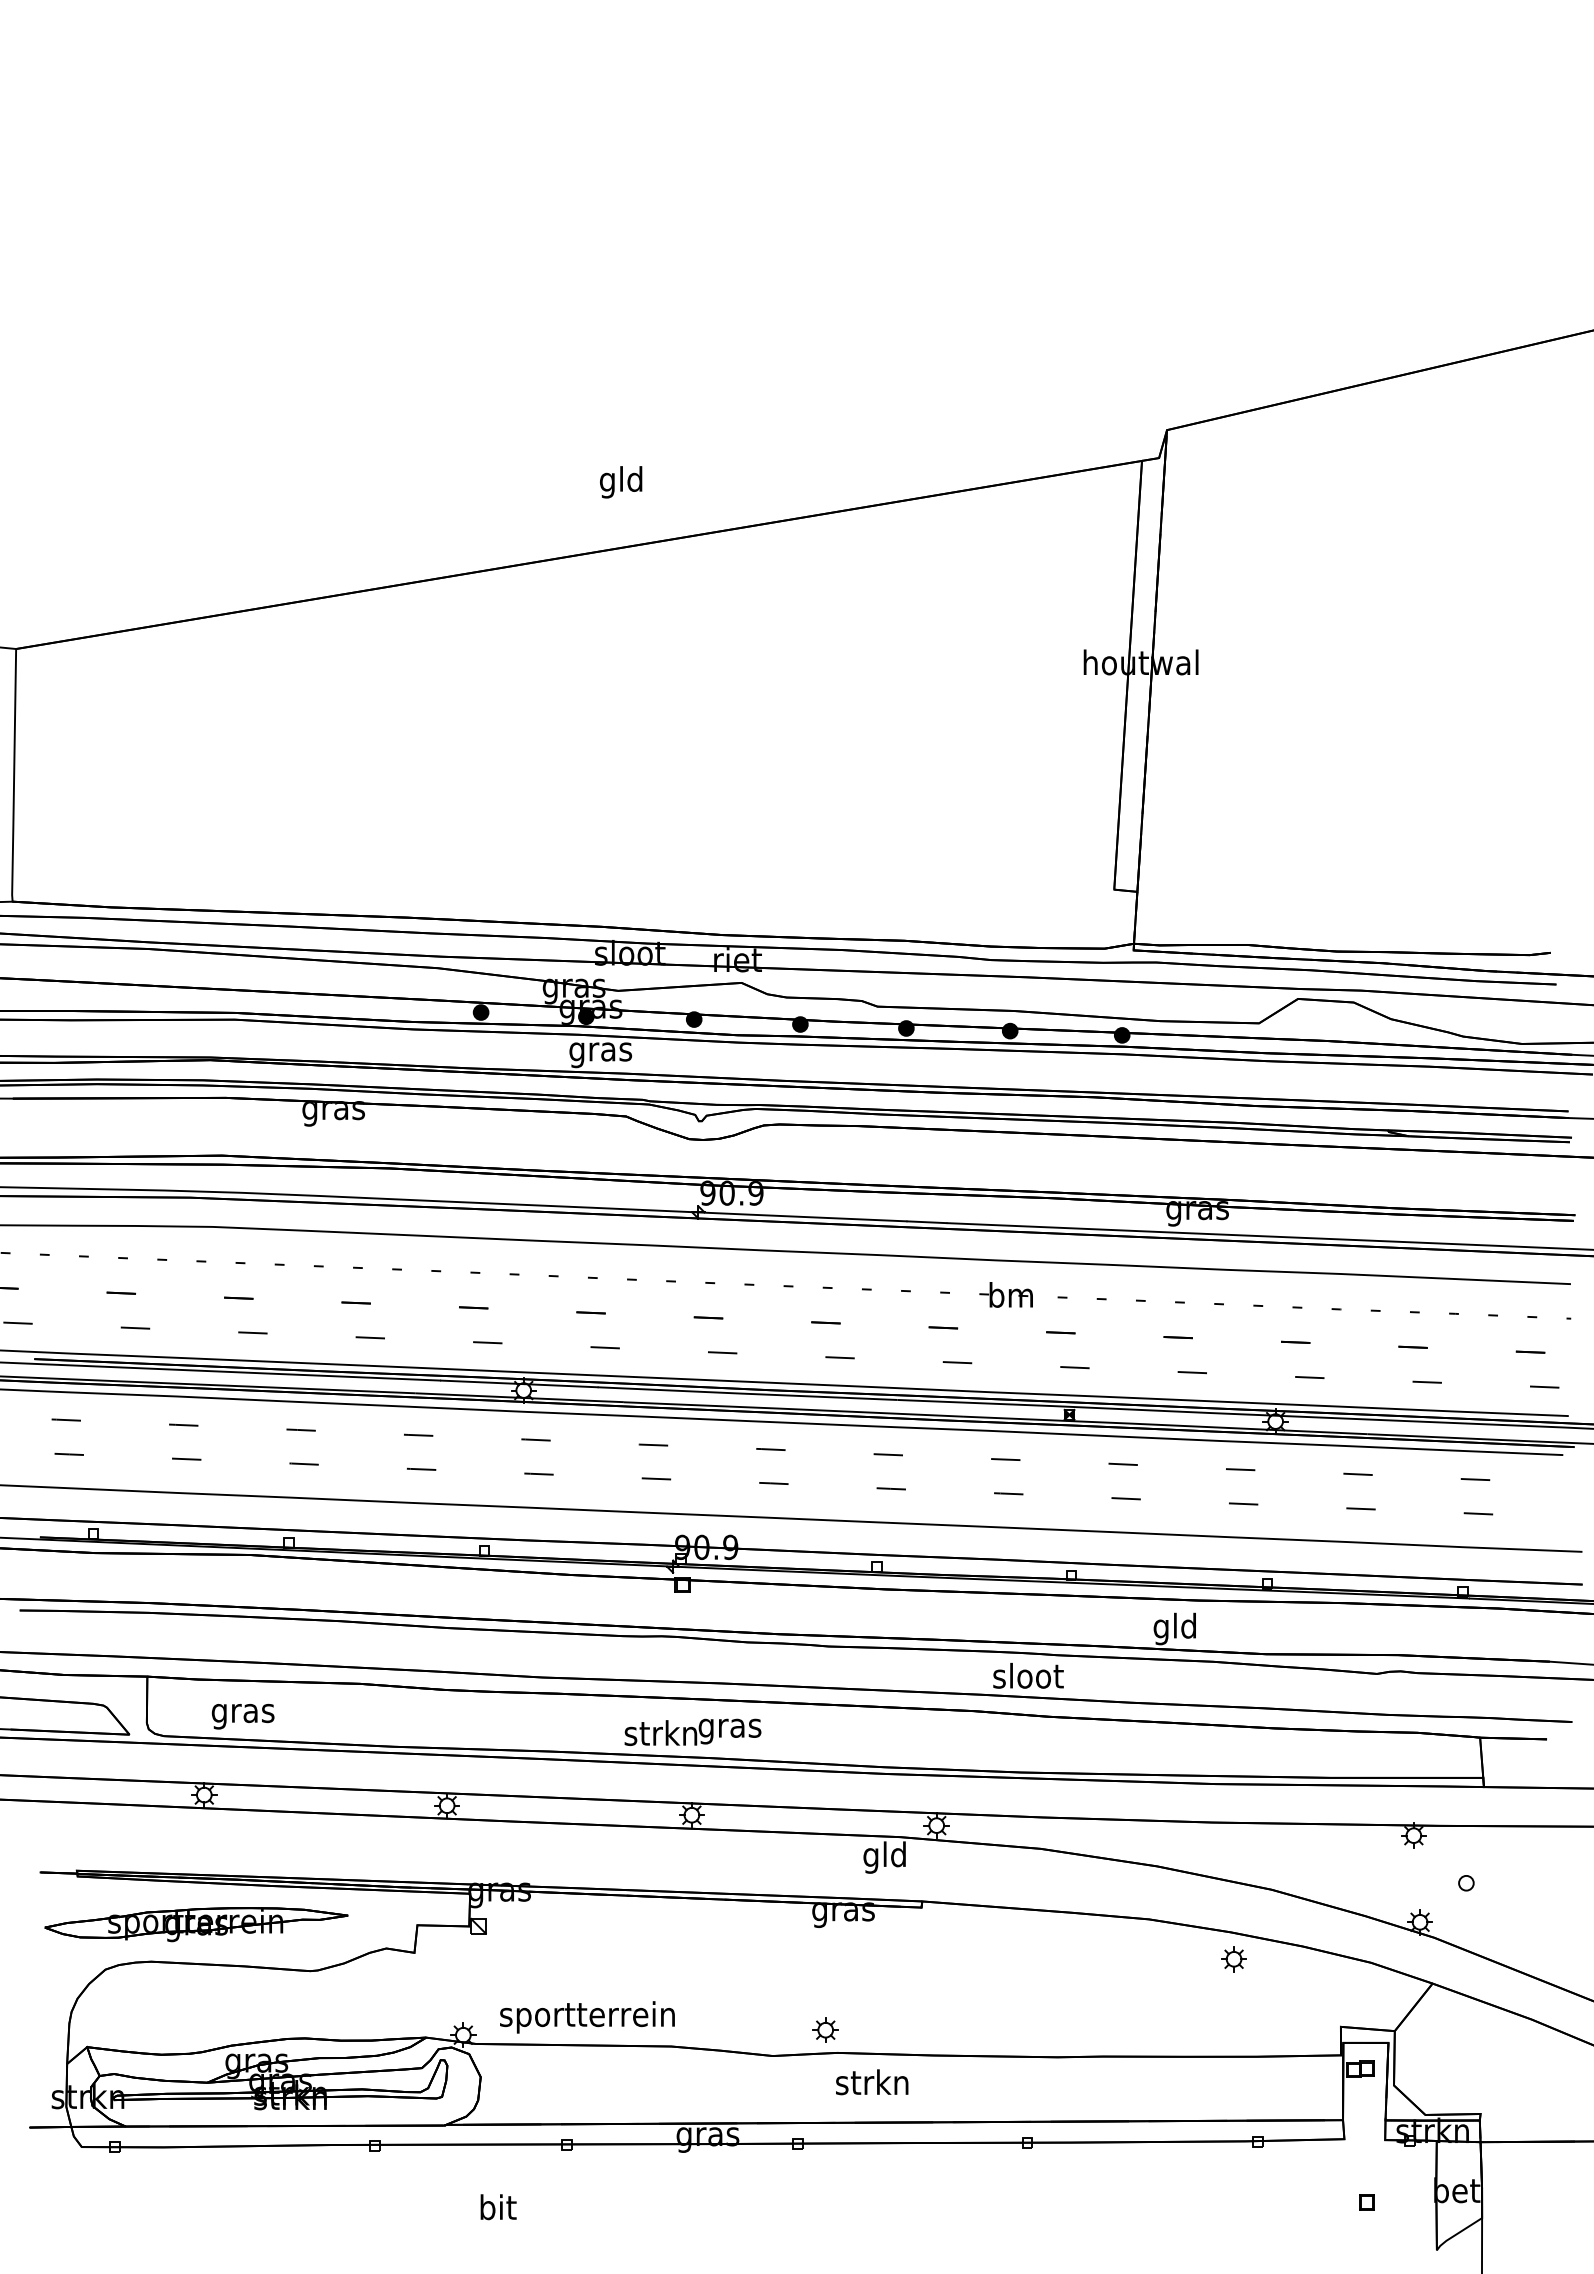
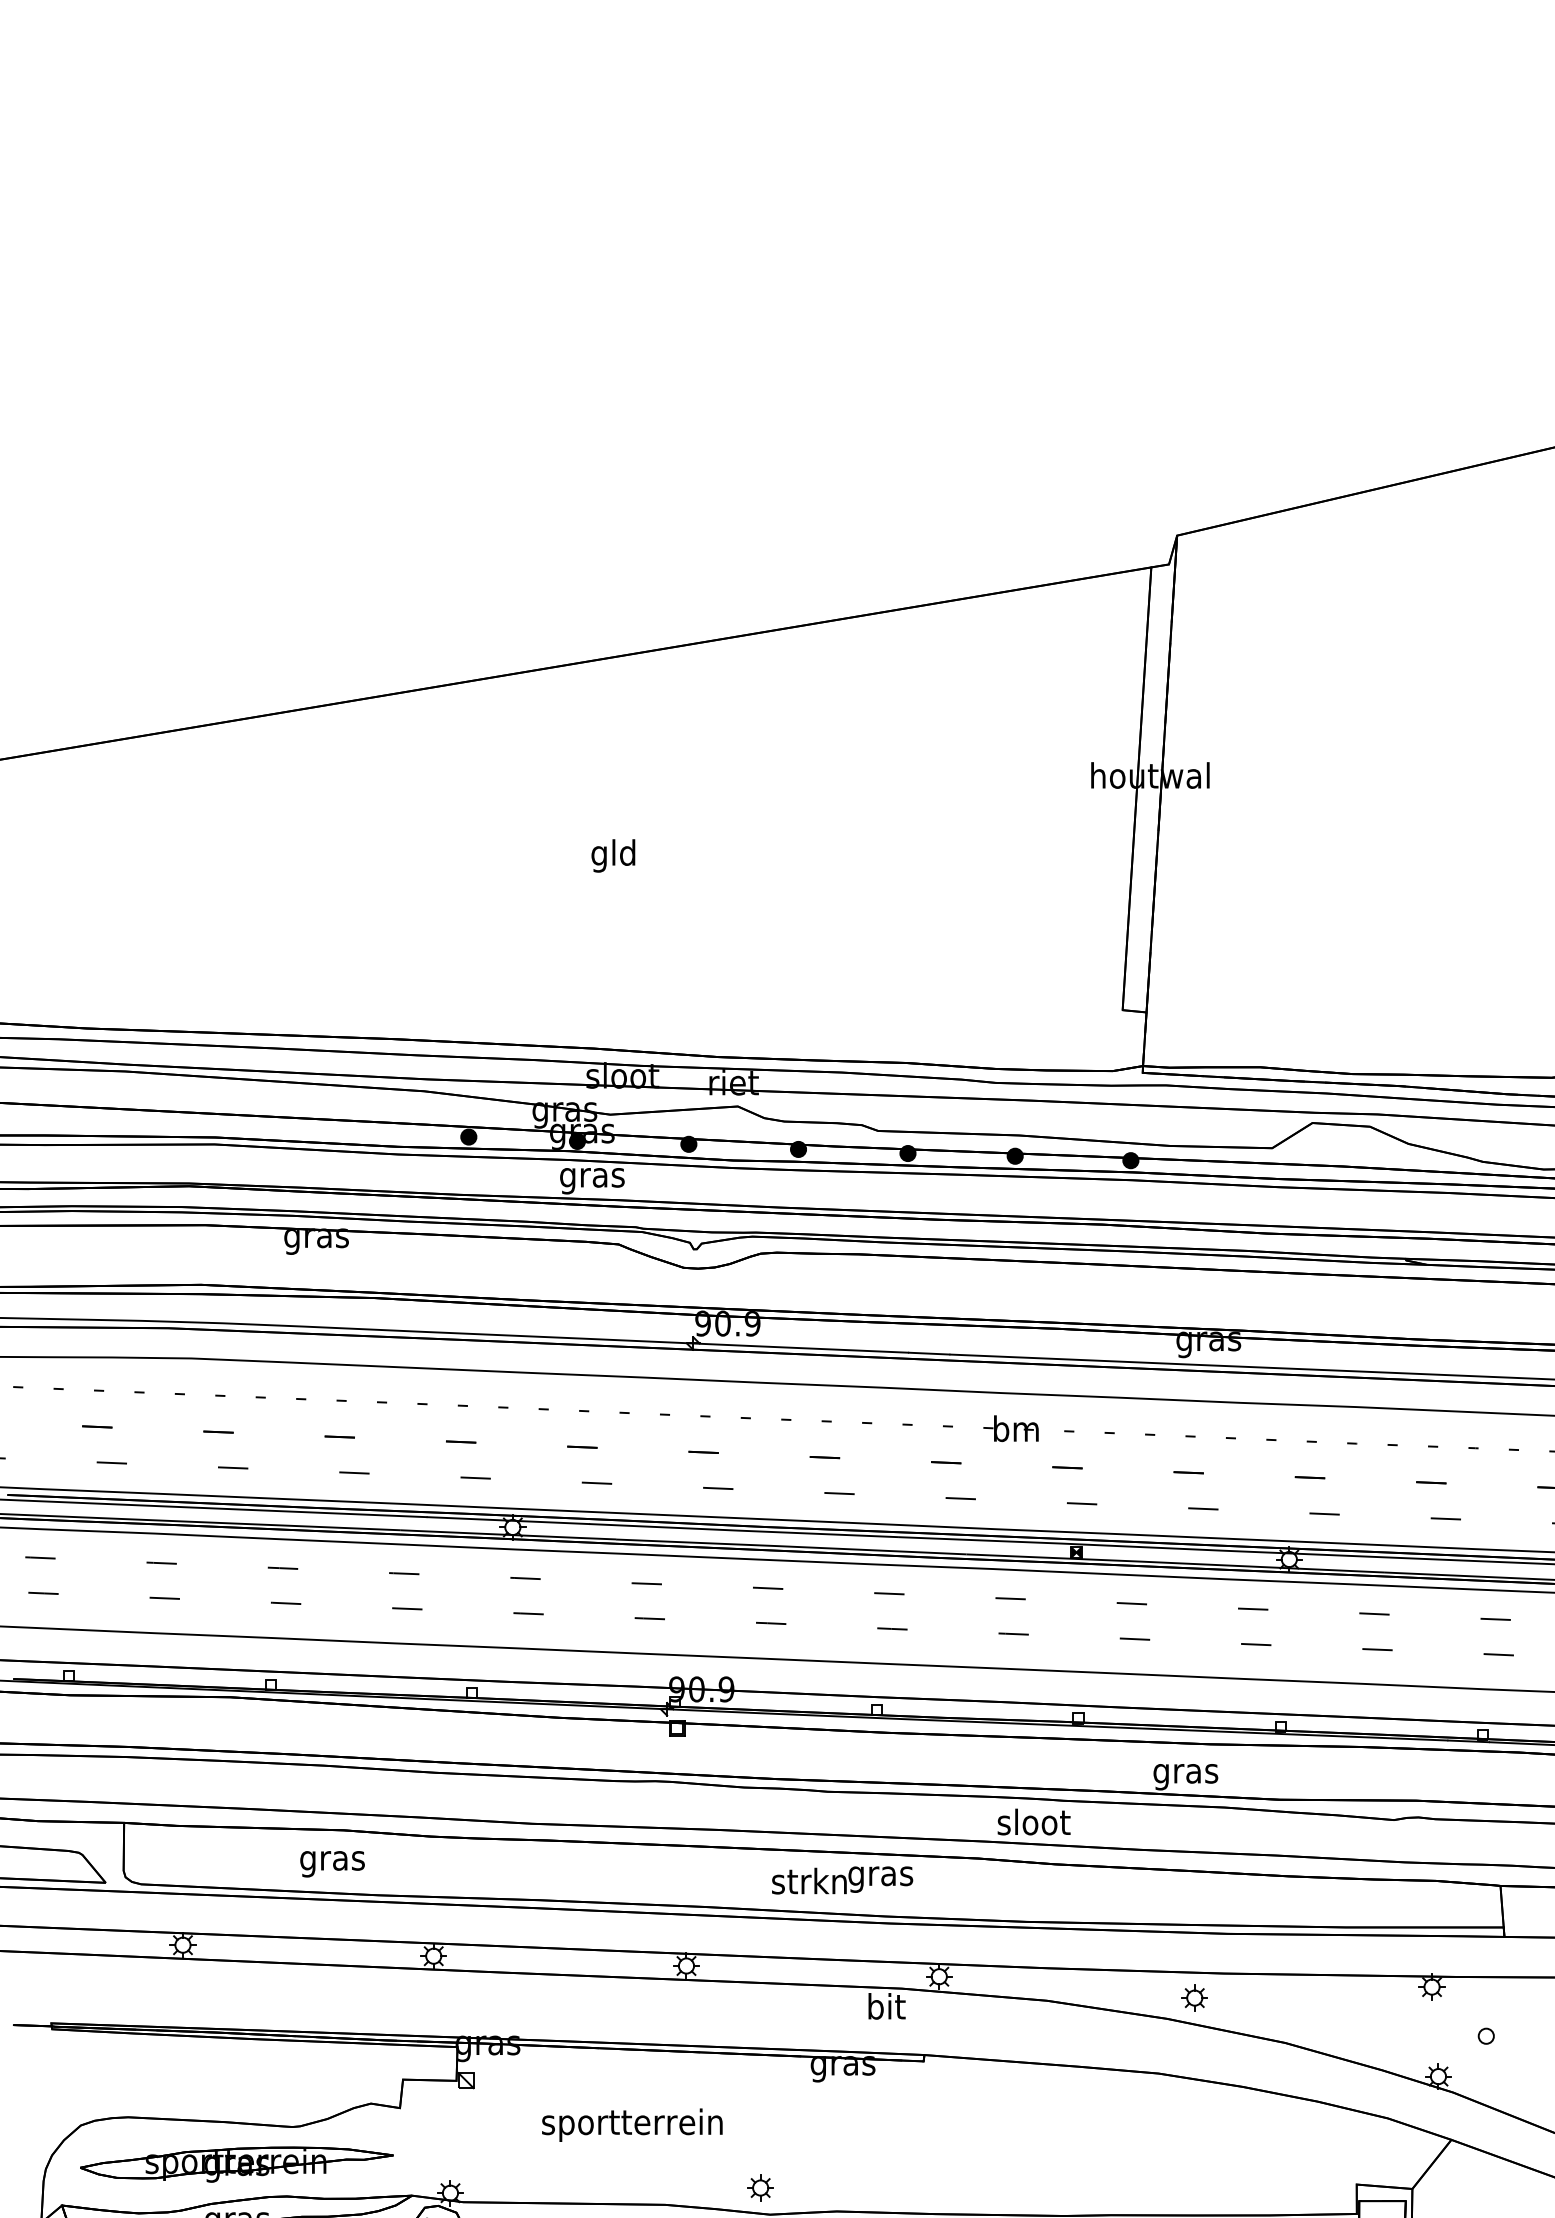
text: (621, 482) -> (613, 856), moved
text: (1175, 1628) -> (1185, 1773), gld -> gras
text: (242, 1716) -> (331, 1864), moved
text: (692, 1731) -> (842, 1879), moved
text: (884, 1857) -> (885, 2009), gld -> bit
part: (196, 1924) -> (236, 2164), moved
part: (1233, 1959) -> (1194, 1998), moved
text: (587, 2017) -> (632, 2125), moved
part: (825, 2029) -> (760, 2187), moved

